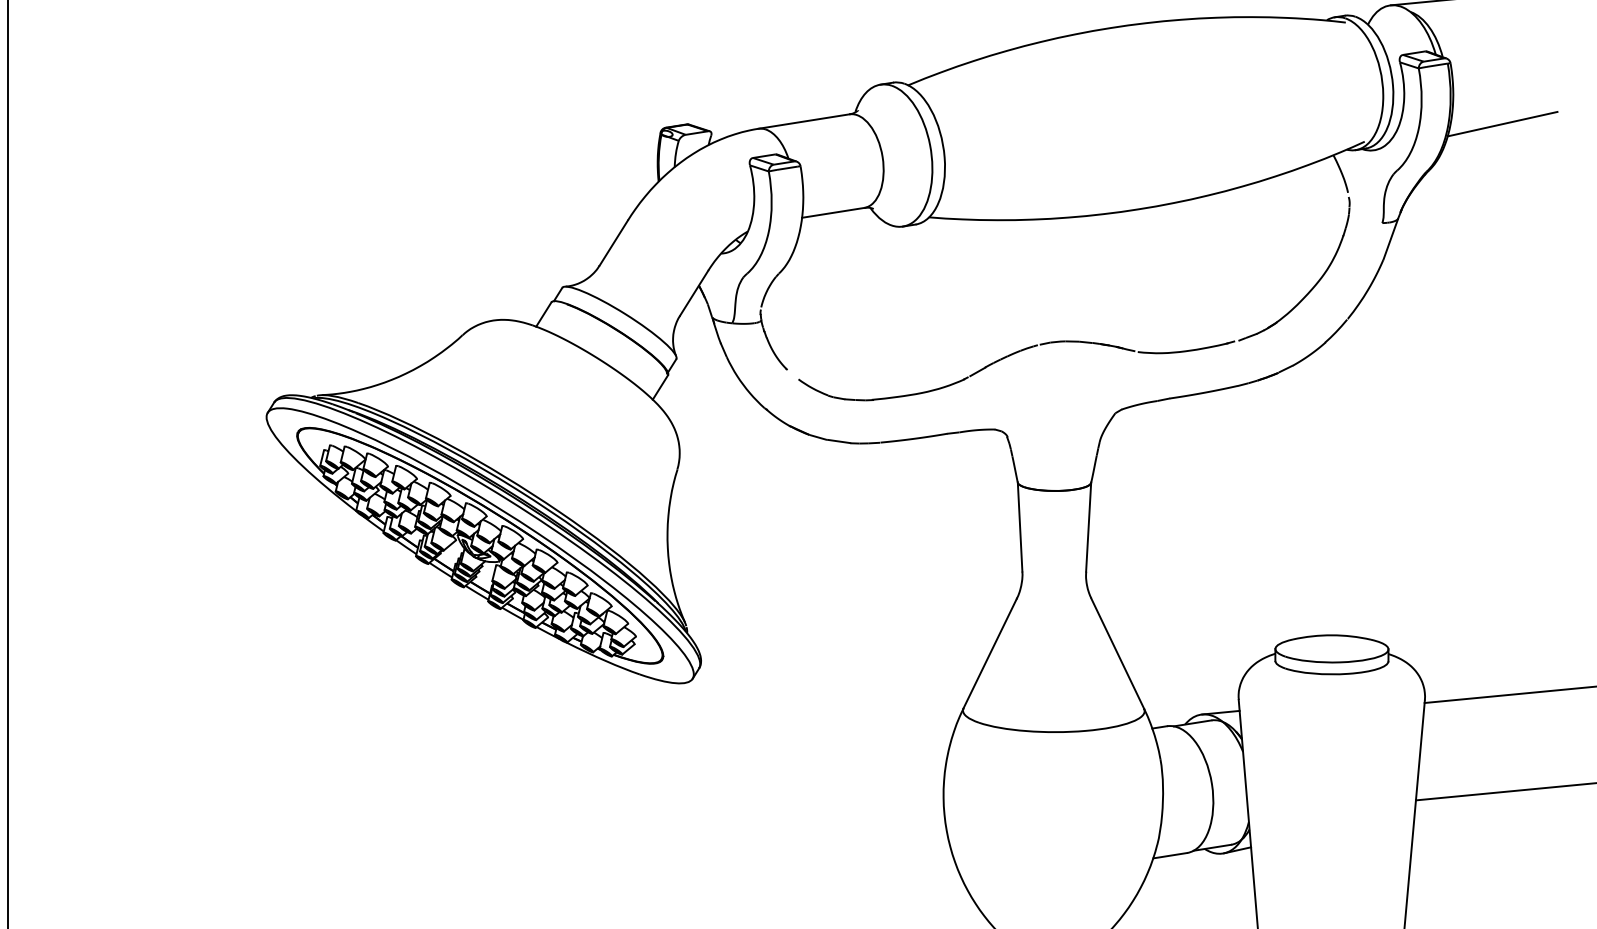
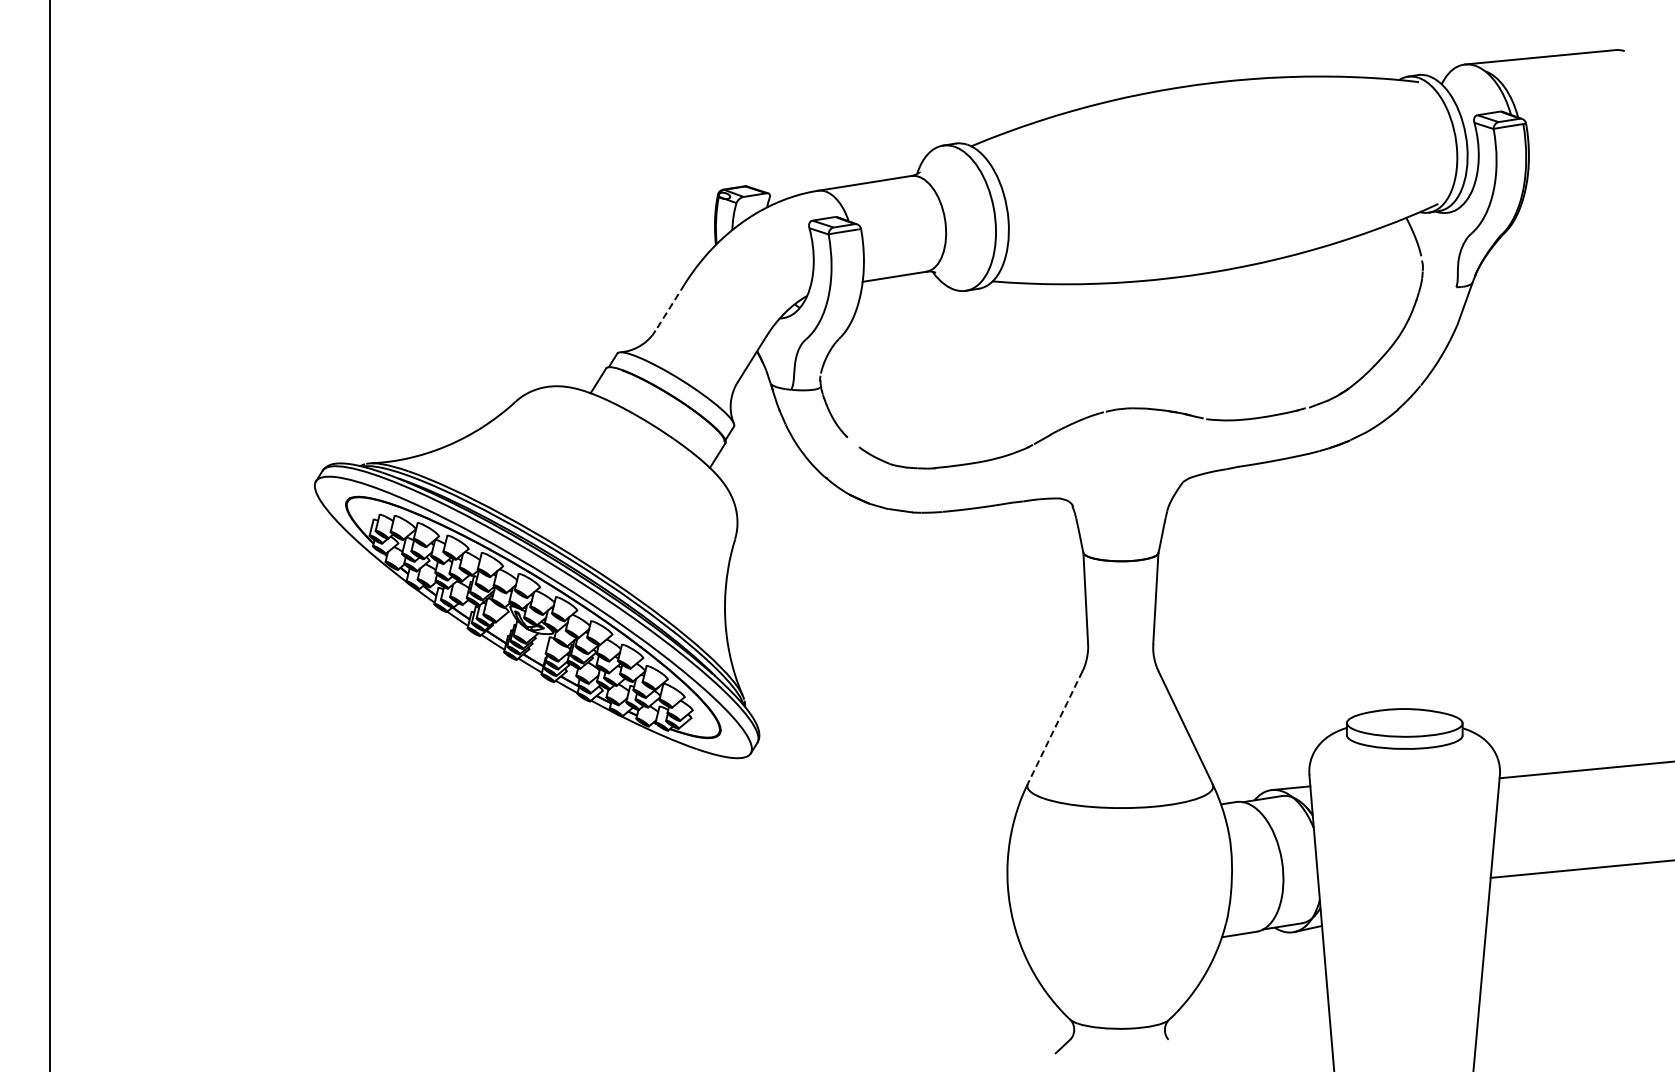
line: (1502, 123) -> (1579, 185), removed
line: (613, 243) -> (669, 308), solid -> dashed
line: (989, 653) -> (1054, 727), solid -> dashed

